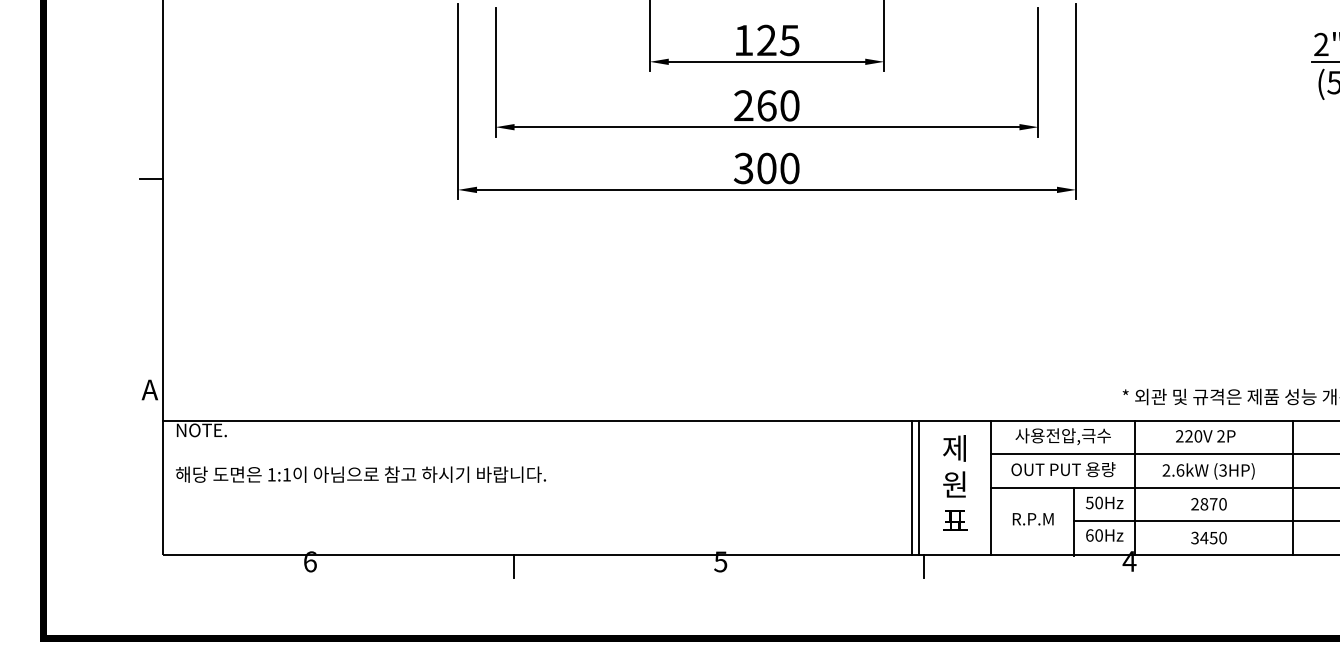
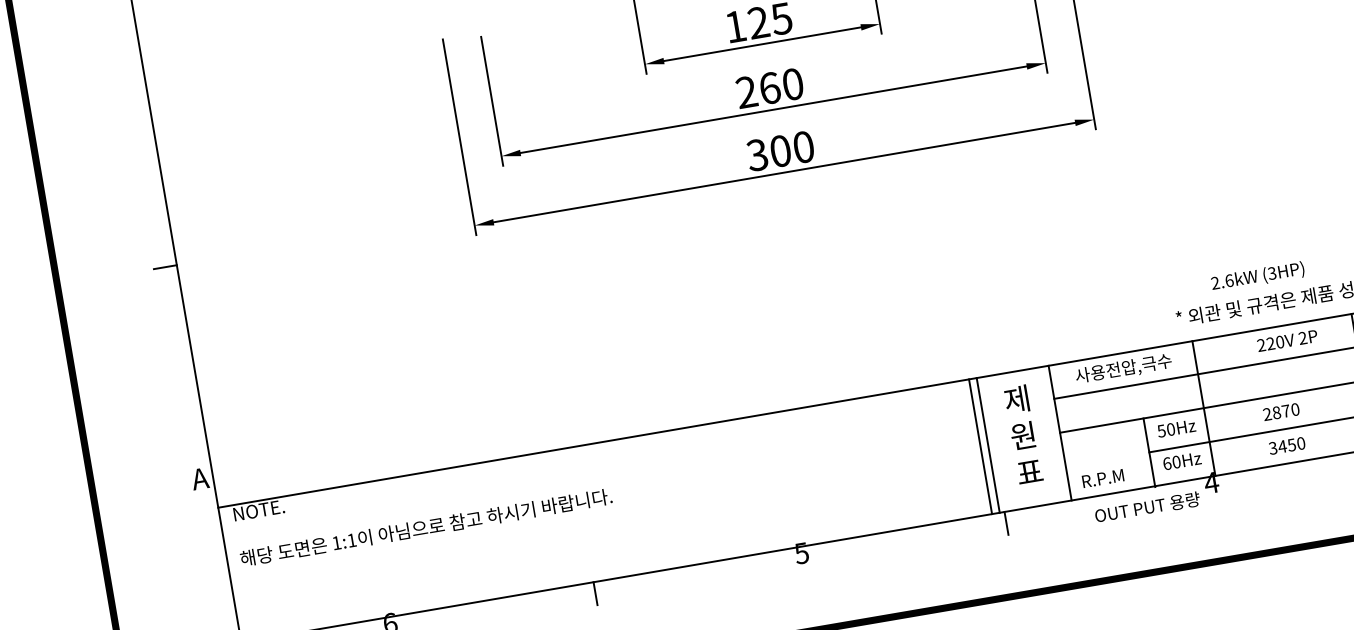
text: (1205, 436) -> (1287, 341), moved
text: (1063, 469) -> (1147, 507), moved
text: (1208, 471) -> (1257, 276), moved
text: (1032, 519) -> (1102, 478), moved

